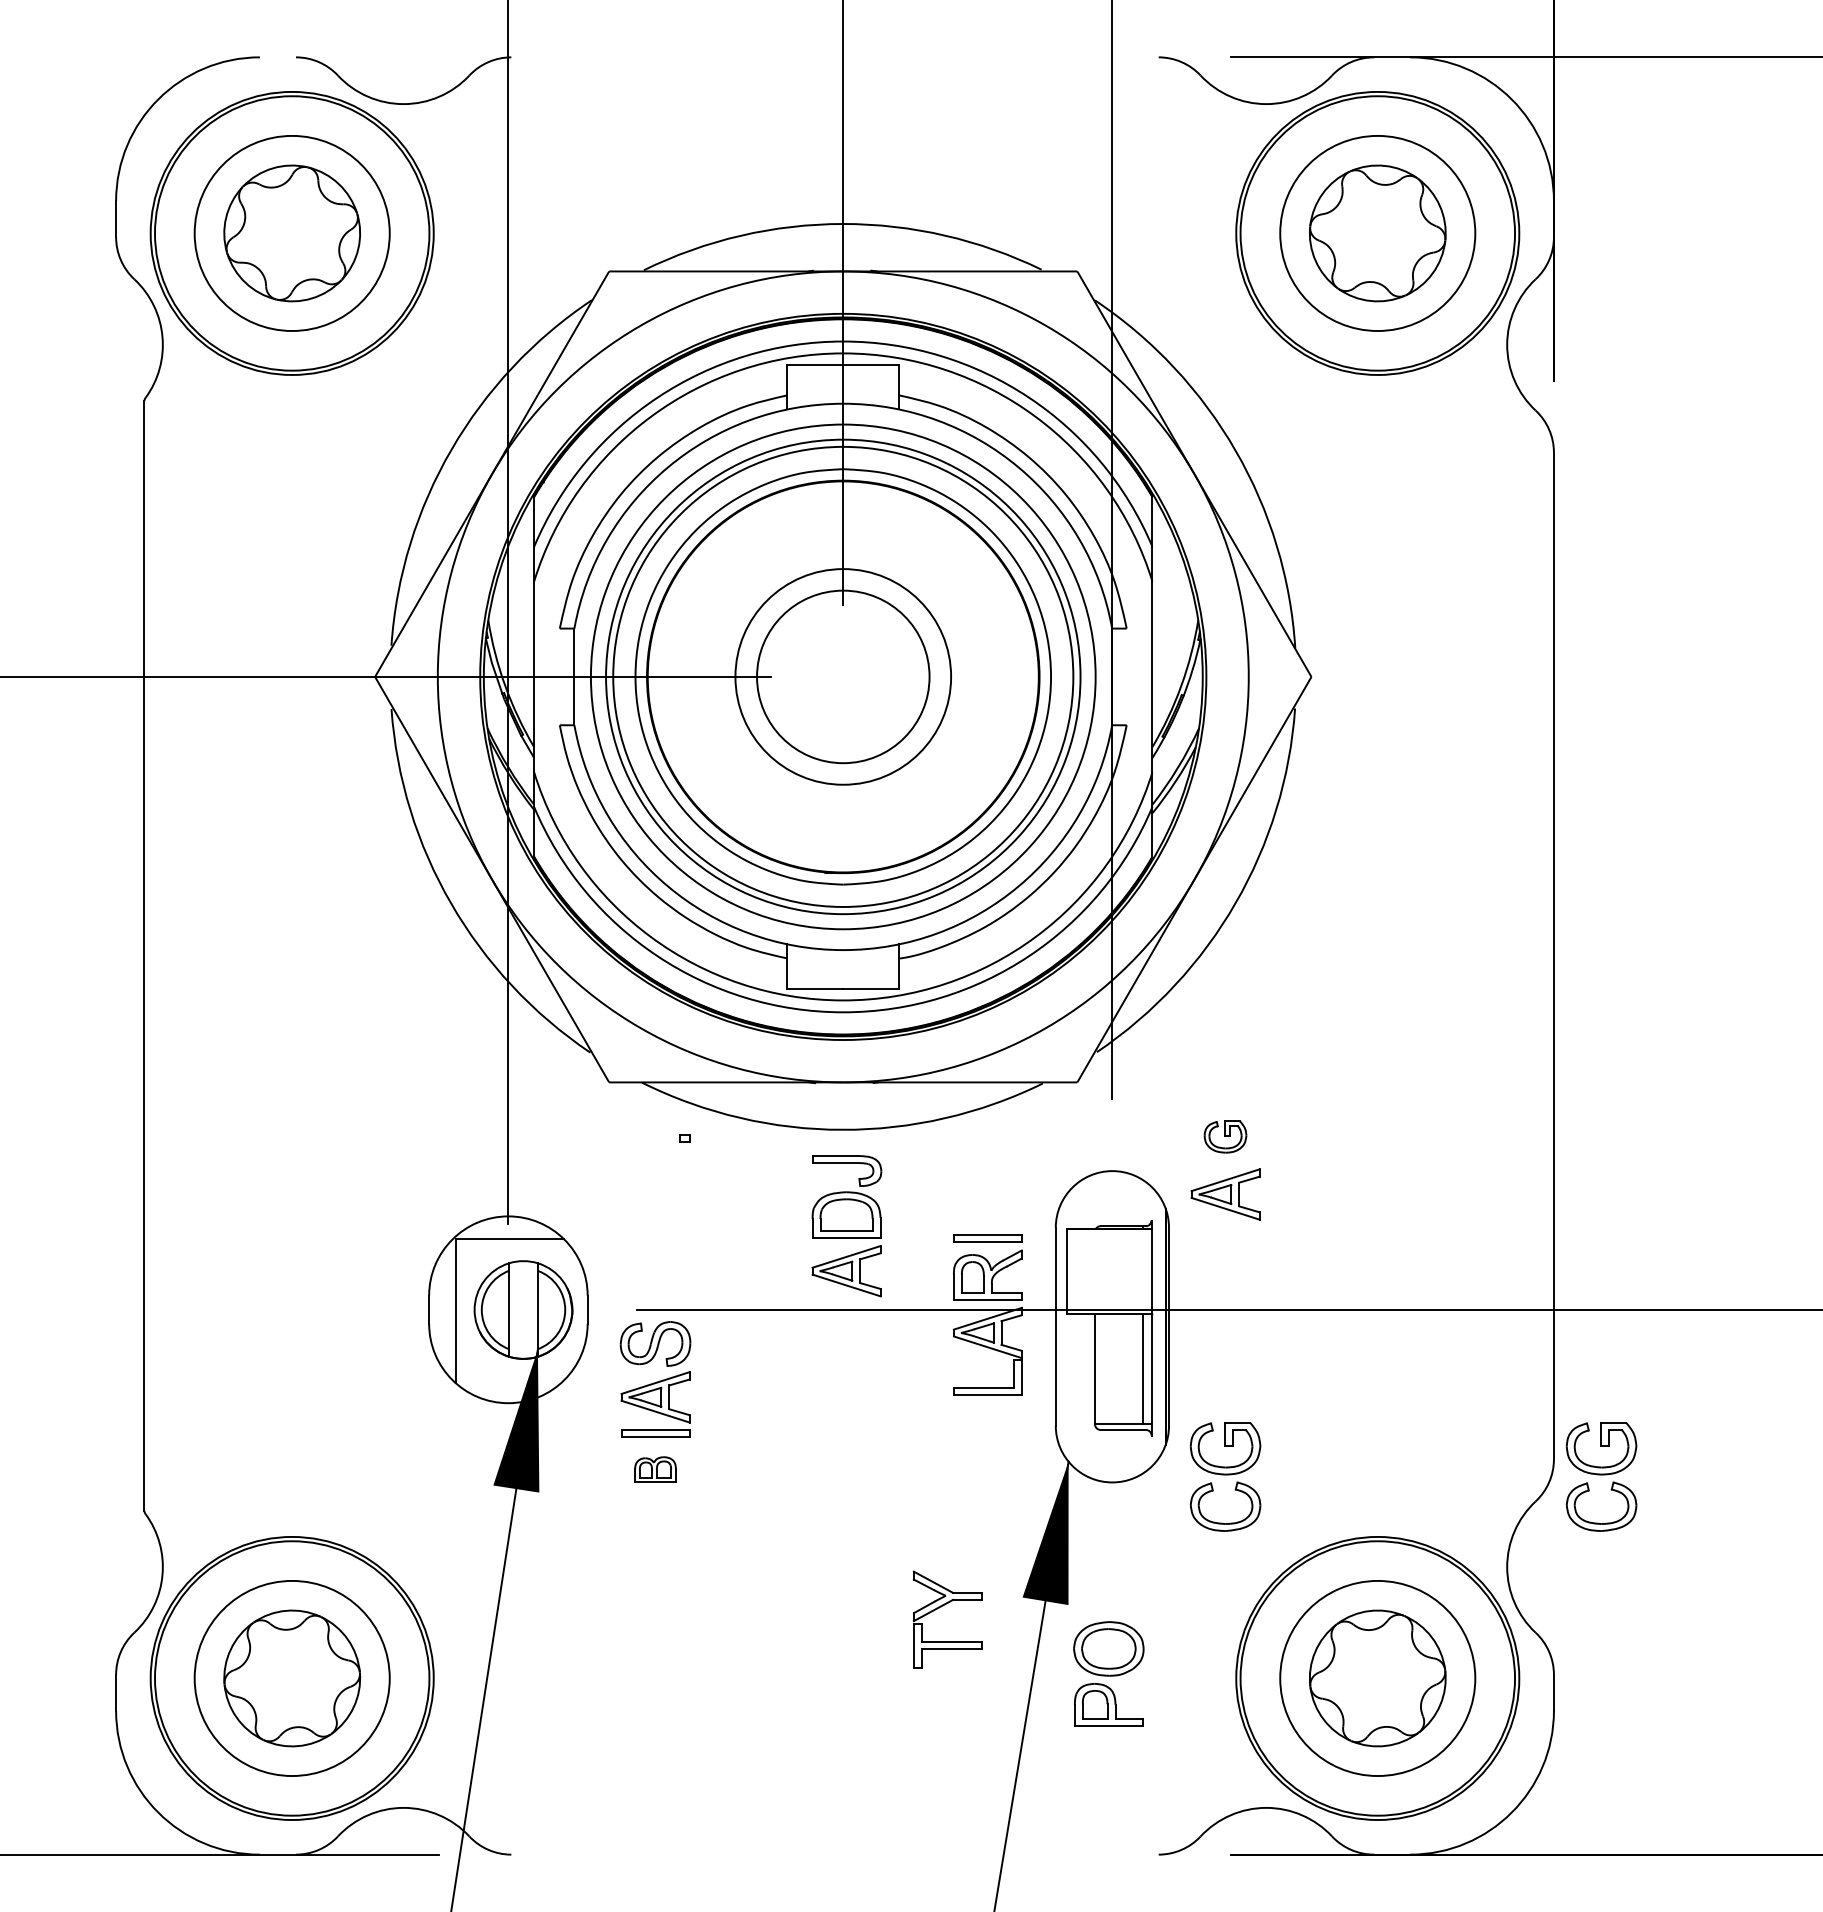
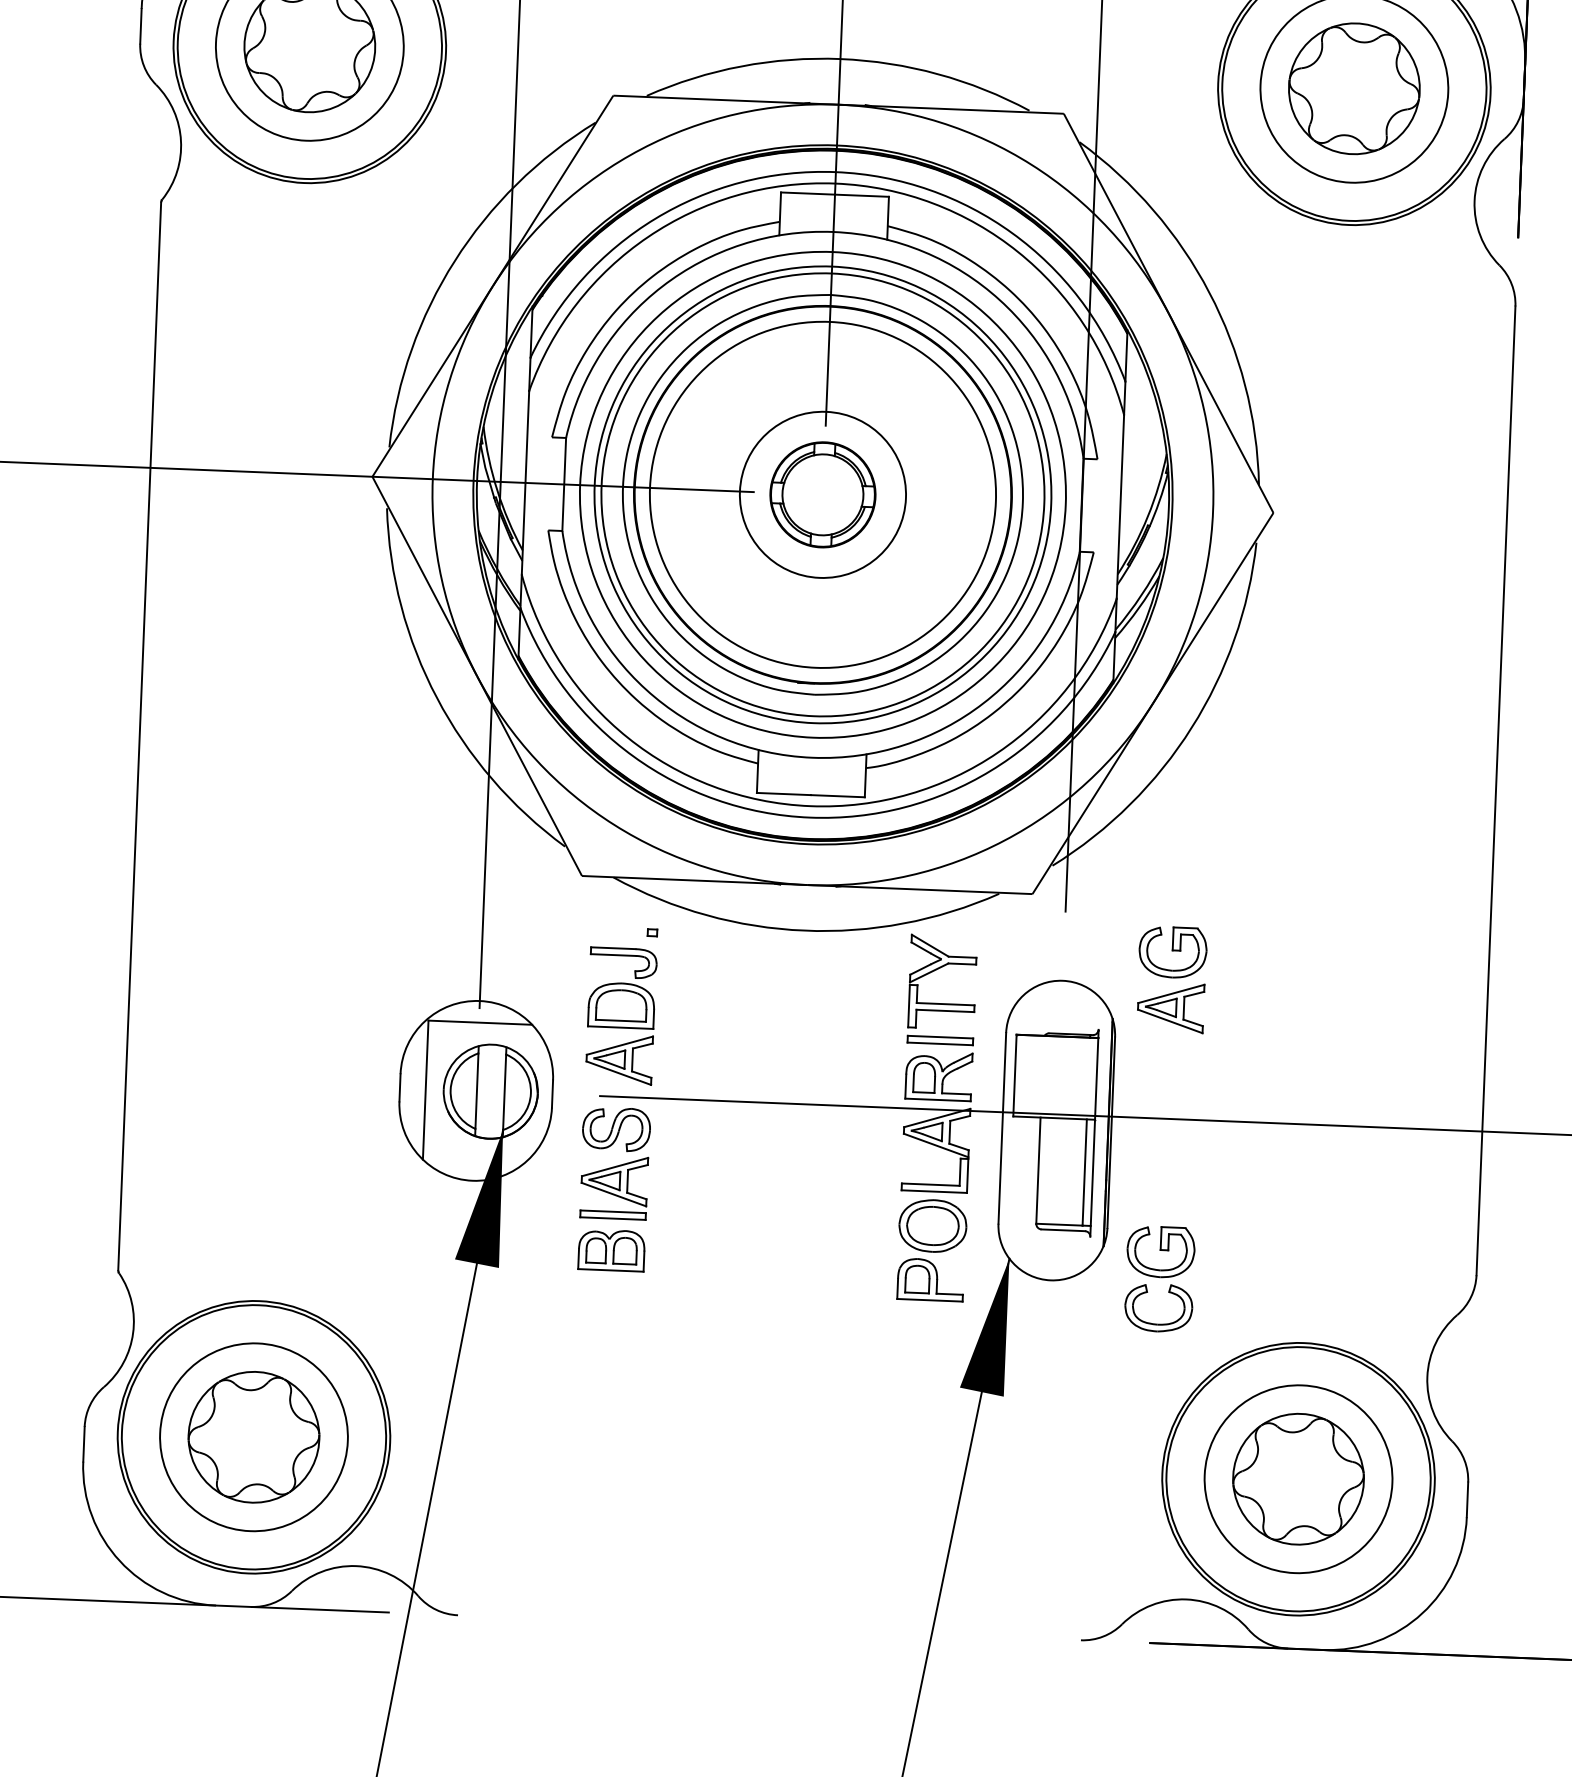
part: (842, 676) -> (822, 494), added
circle: (843, 676) -> (823, 494), size x1.67
part: (1225, 1136) -> (1172, 951), size x1.67
part: (846, 1226) -> (621, 1016), moved
part: (655, 1469) -> (611, 1250), size x1.67
part: (1601, 1476) -> (1521, 1293), removed
part: (941, 1607) -> (937, 970), moved
part: (1108, 1673) -> (931, 1249), moved

